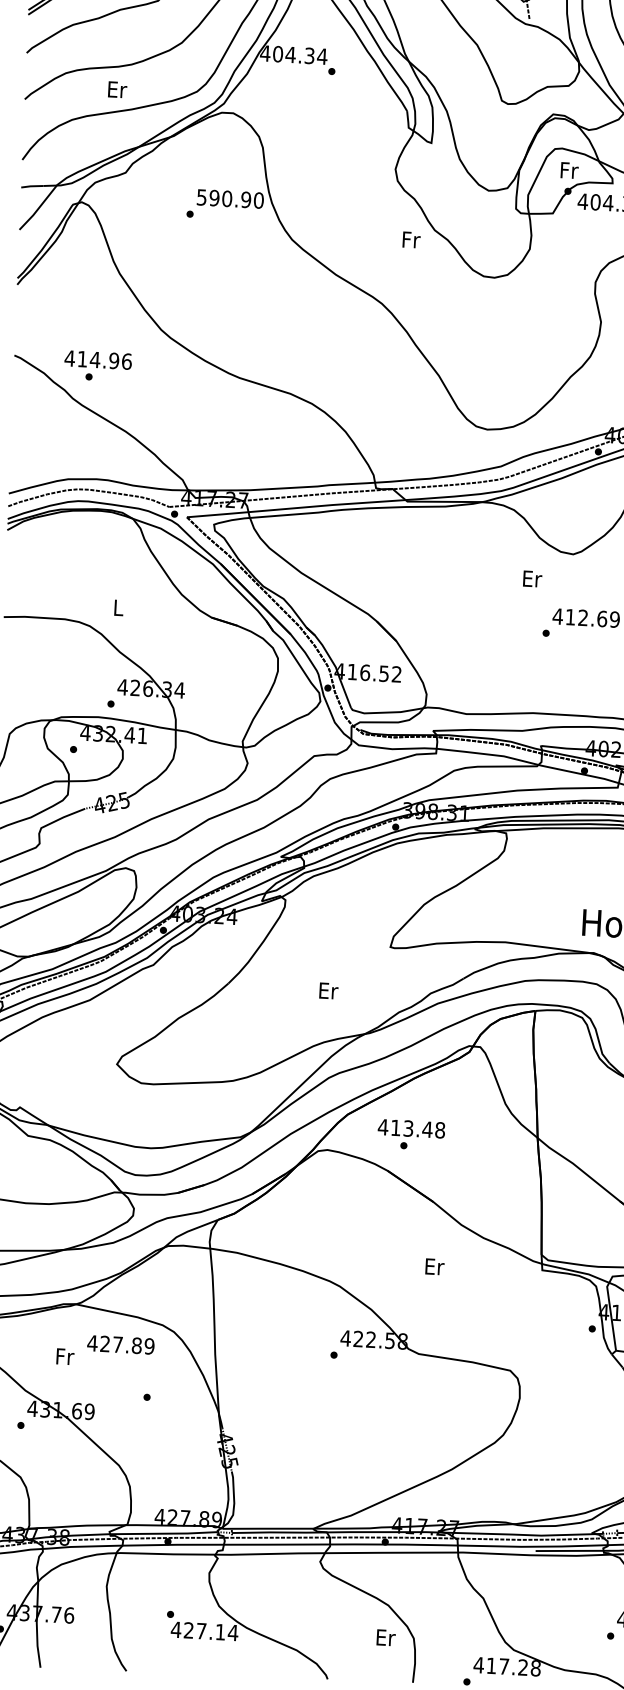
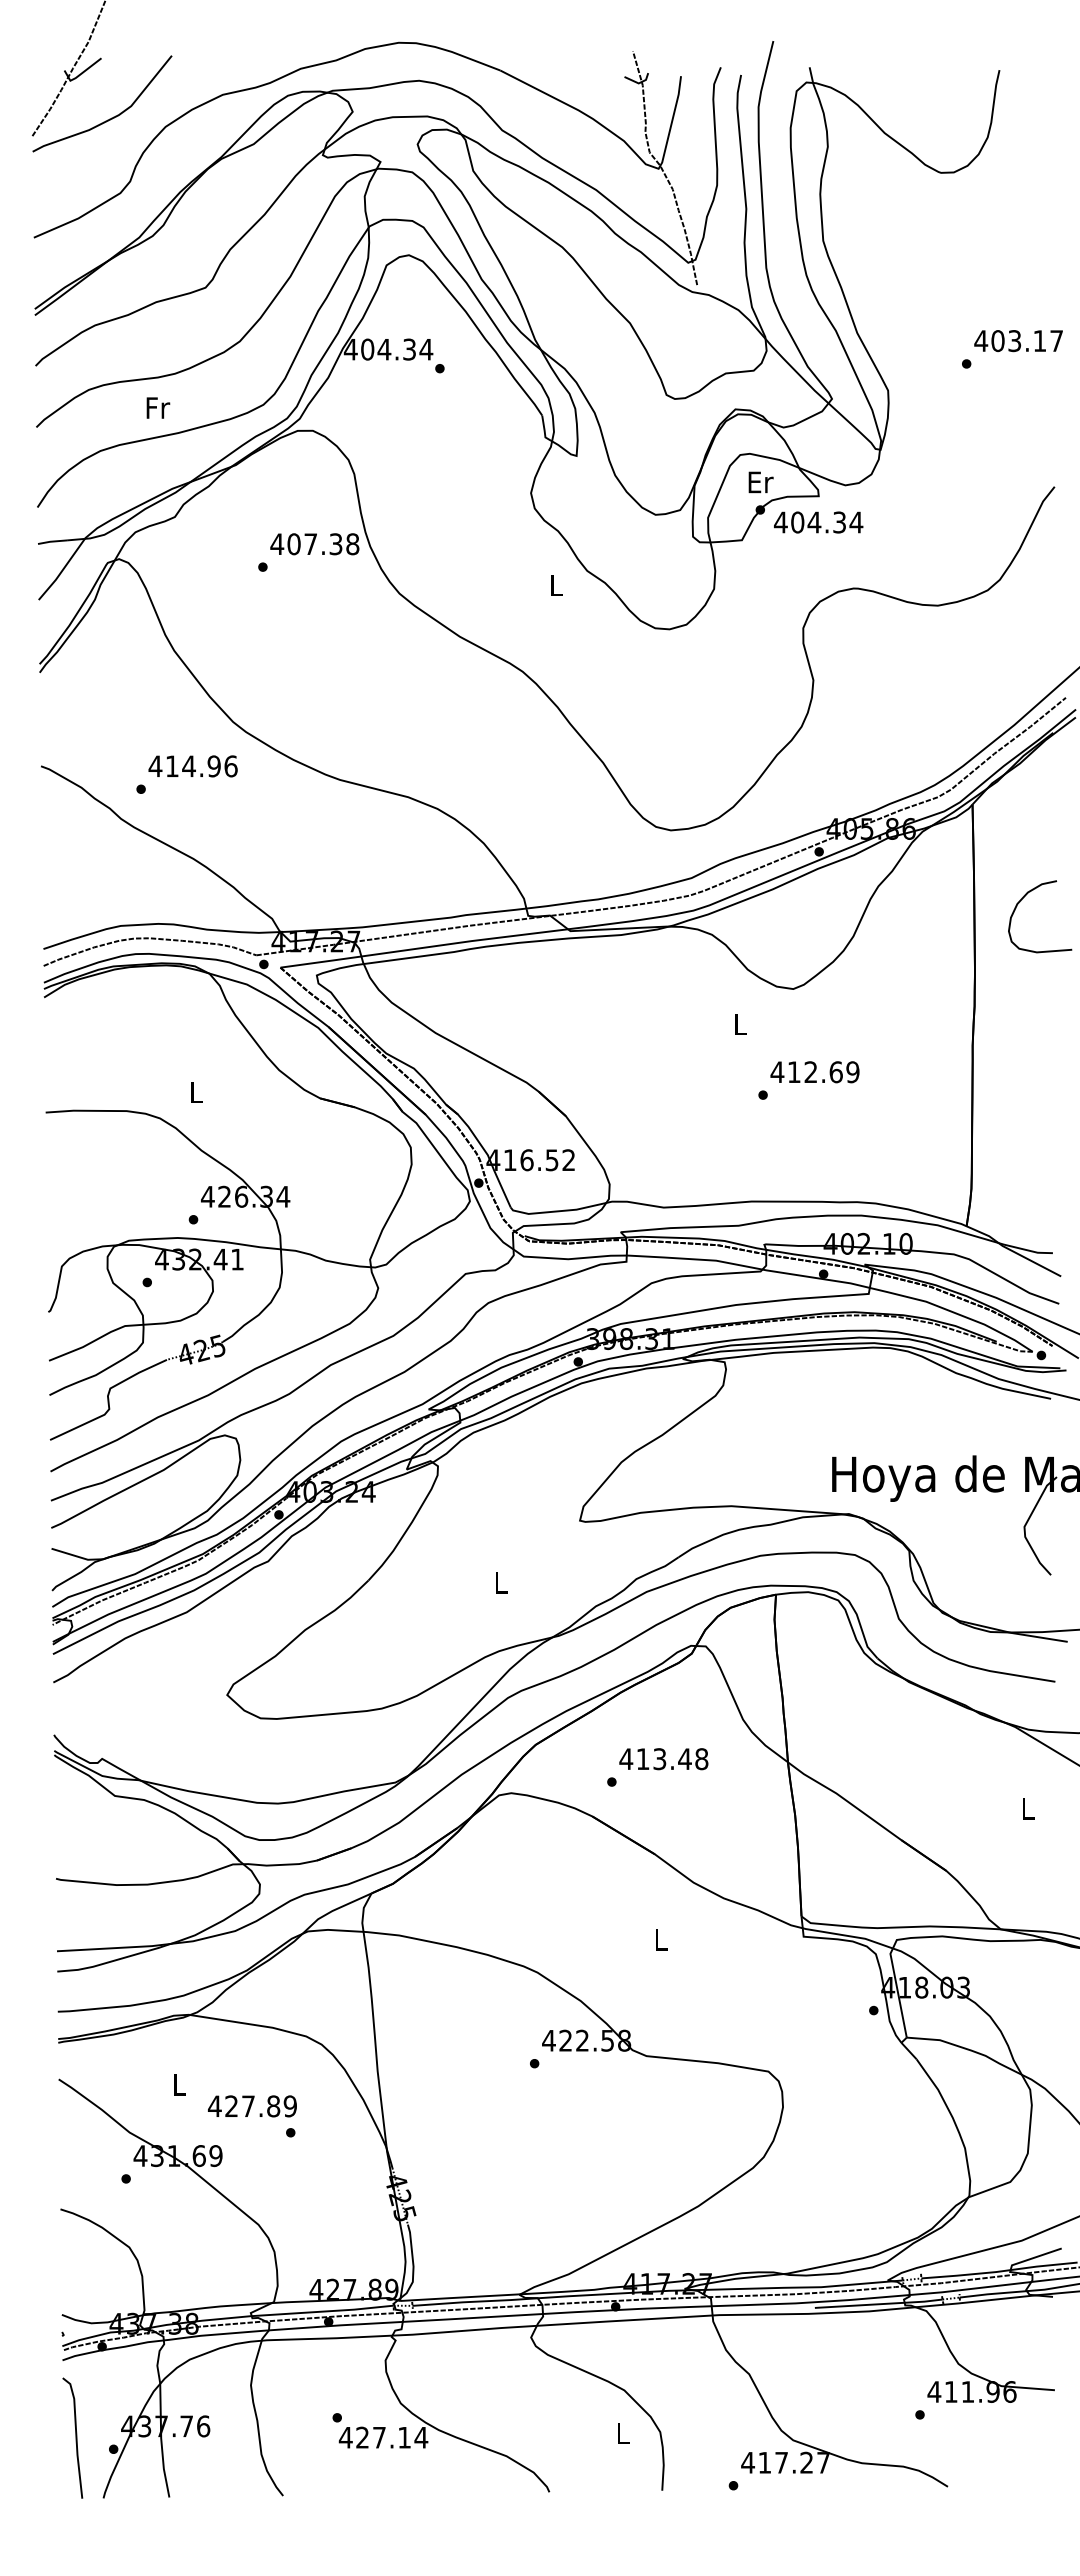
text: (117, 89) -> (158, 407), Er -> Fr
text: (569, 170) -> (760, 482), Fr -> Er
text: (229, 199) -> (314, 544), 590.90 -> 407.38
text: (411, 239) -> (557, 584), Fr -> L
text: (97, 360) -> (192, 766), moved
text: (532, 579) -> (741, 1024), Er -> L
text: (328, 990) -> (501, 1582), Er -> L
text: (411, 1129) -> (663, 1759), moved
text: (434, 1266) -> (661, 1939), Er -> L
text: (120, 1345) -> (252, 2106), moved
text: (65, 1356) -> (179, 2084), Fr -> L
text: (386, 1637) -> (623, 2432), Er -> L
text: (535, 1668) -> (823, 2462), 417.28 -> 417.27

